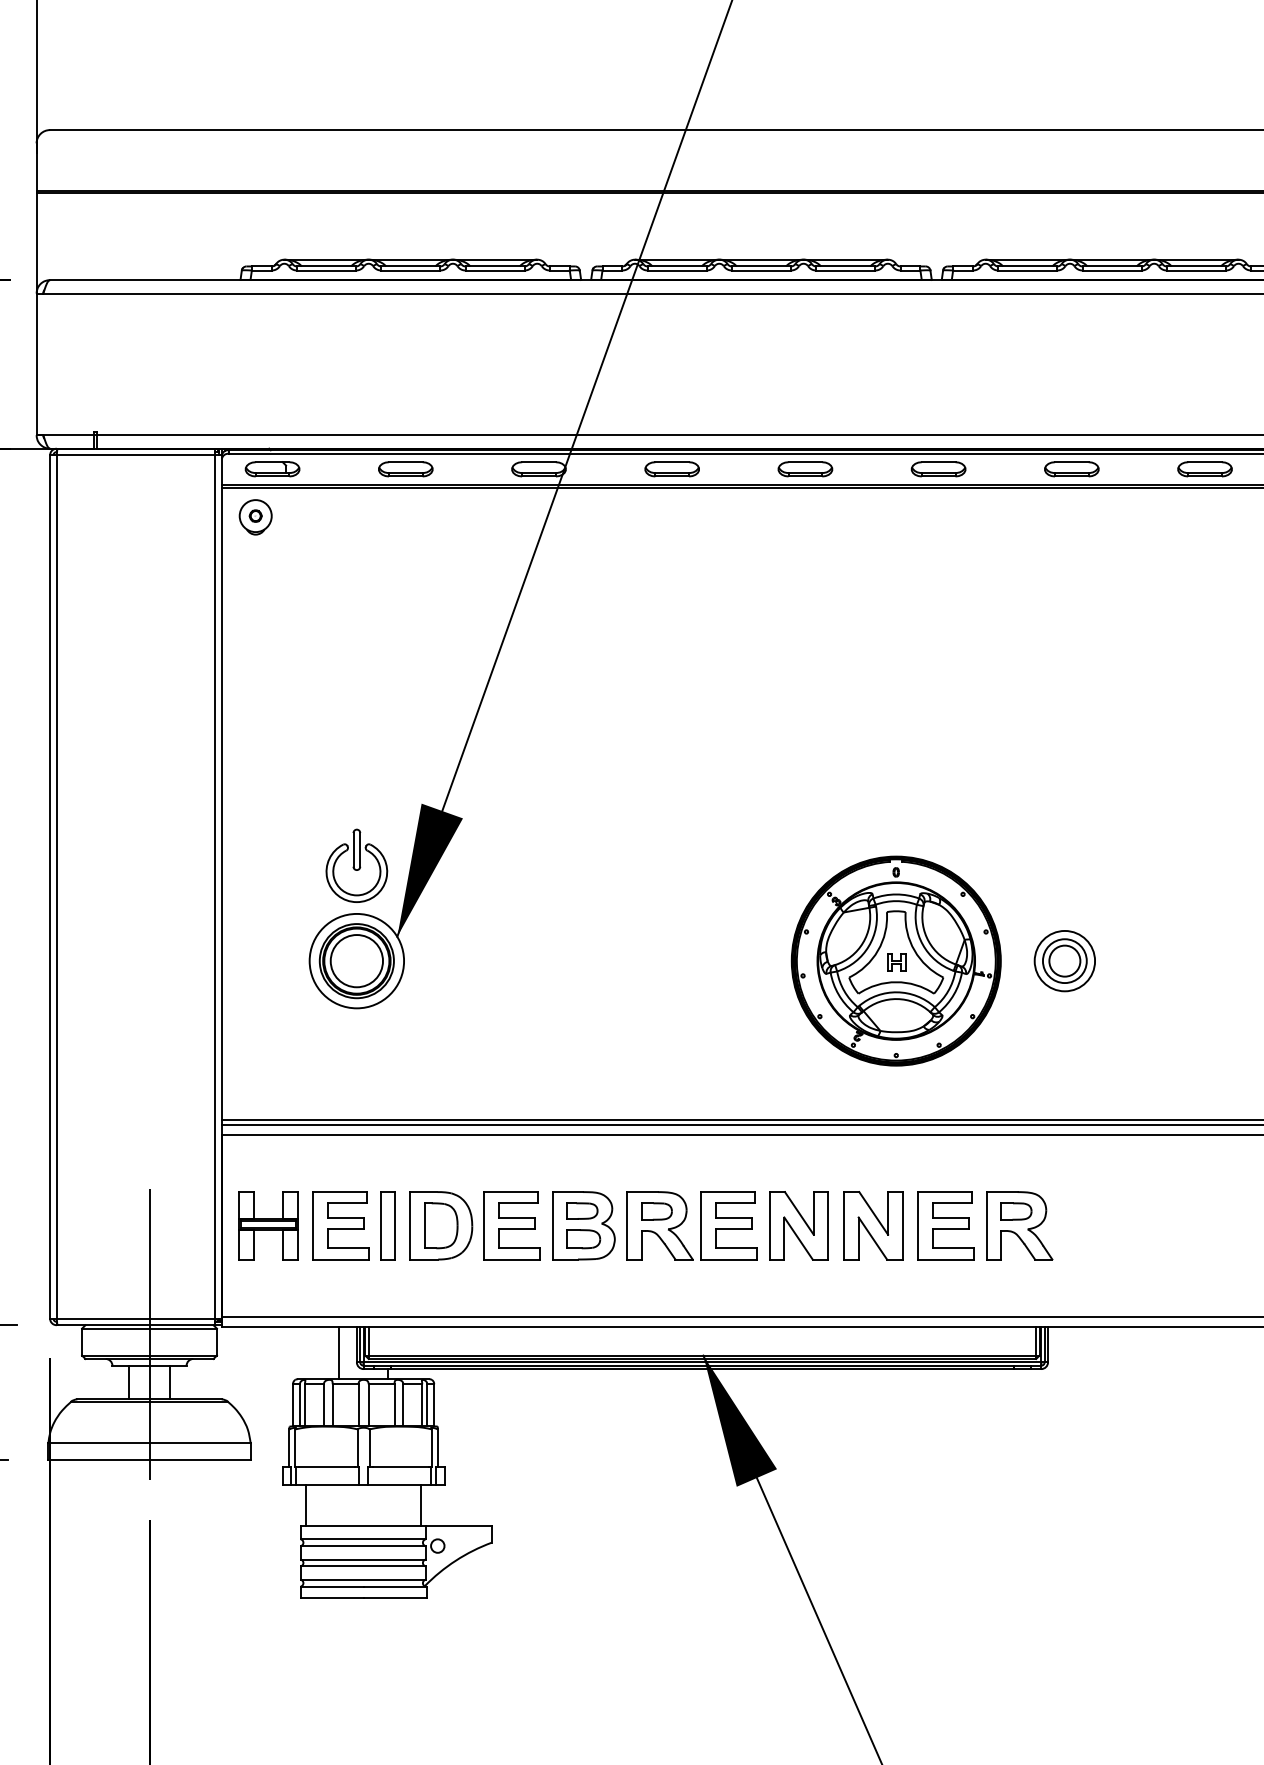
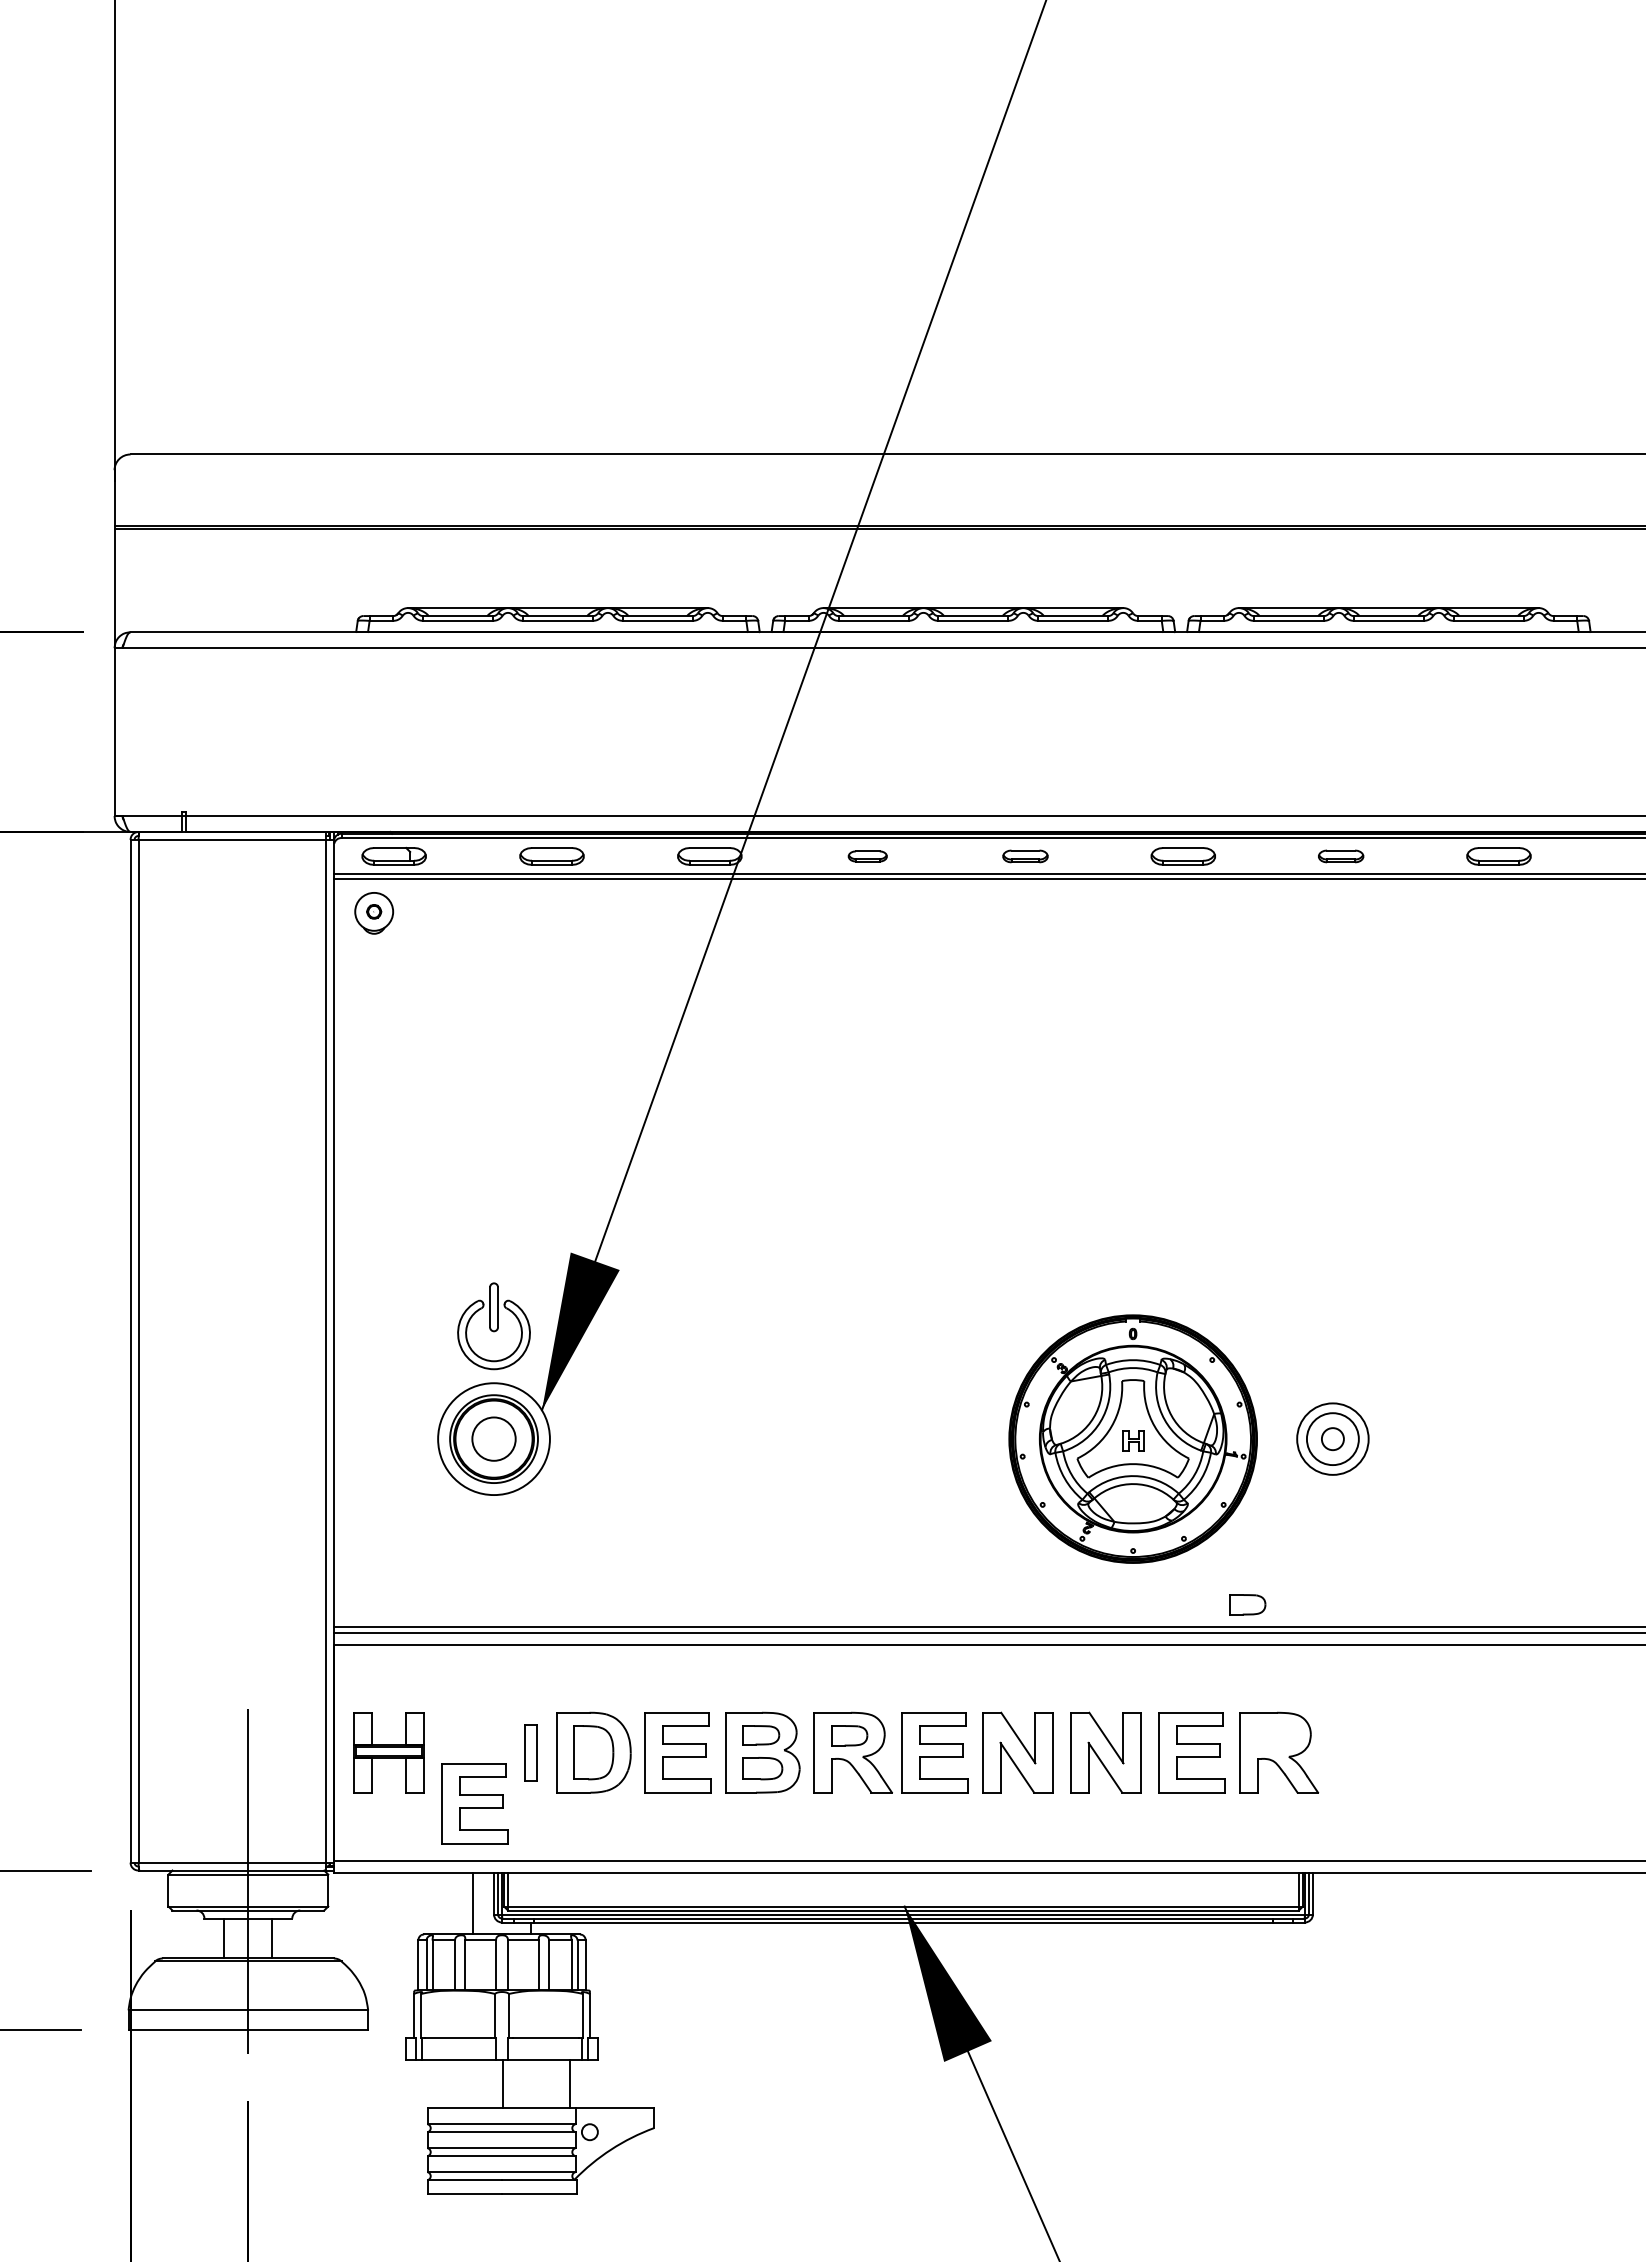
part: (672, 469) -> (867, 856), size x0.6
part: (805, 469) -> (1025, 856), size x0.7
part: (1071, 469) -> (1340, 856), size x0.7
circle: (1064, 960) -> (1332, 1438), size x0.6
circle: (357, 961) -> (494, 1439), size x0.7
part: (1016, 1211) -> (1247, 1604), moved
part: (340, 1225) -> (474, 1803), moved
part: (387, 1225) -> (530, 1752), size x0.7
line: (306, 1505) -> (503, 2084), moved

